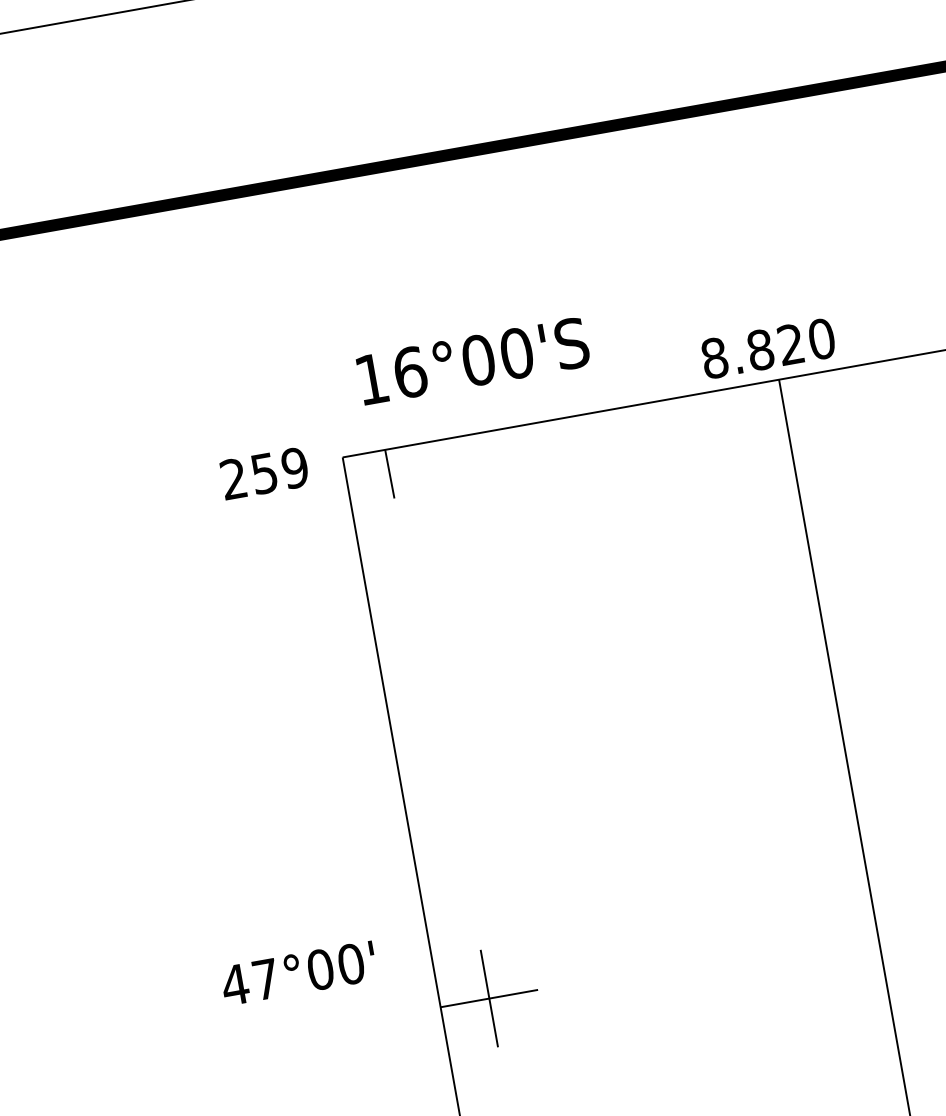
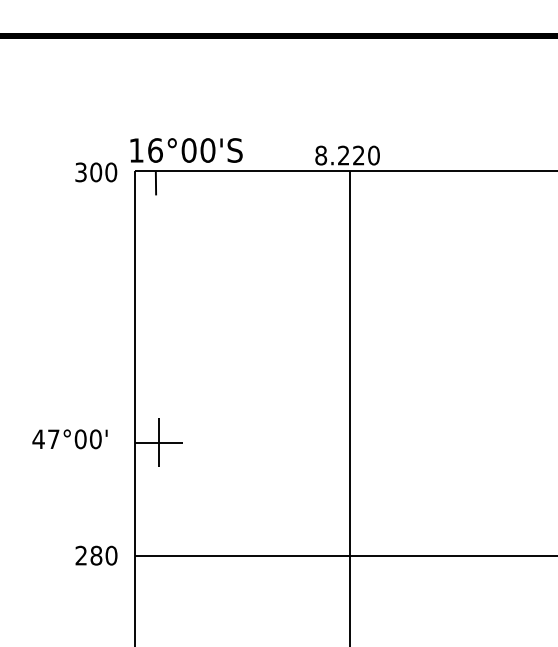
text: (759, 349) -> (343, 155), 8.820 -> 8.220
text: (473, 361) -> (186, 150), moved
text: (265, 473) -> (96, 172), 259 -> 300
text: (297, 974) -> (69, 439), moved

